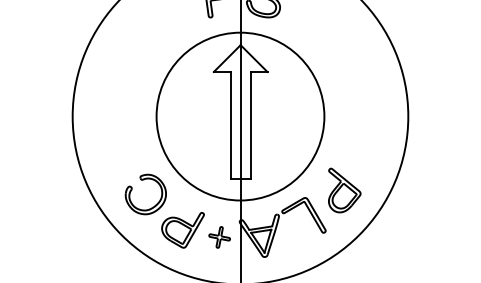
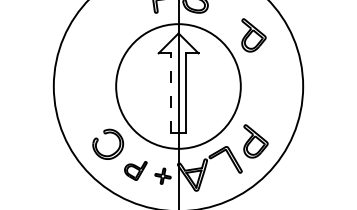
part: (341, 47) -> (253, 35), added
line: (231, 126) -> (171, 93), solid -> dashed
part: (182, 229) -> (135, 170), size x0.7

